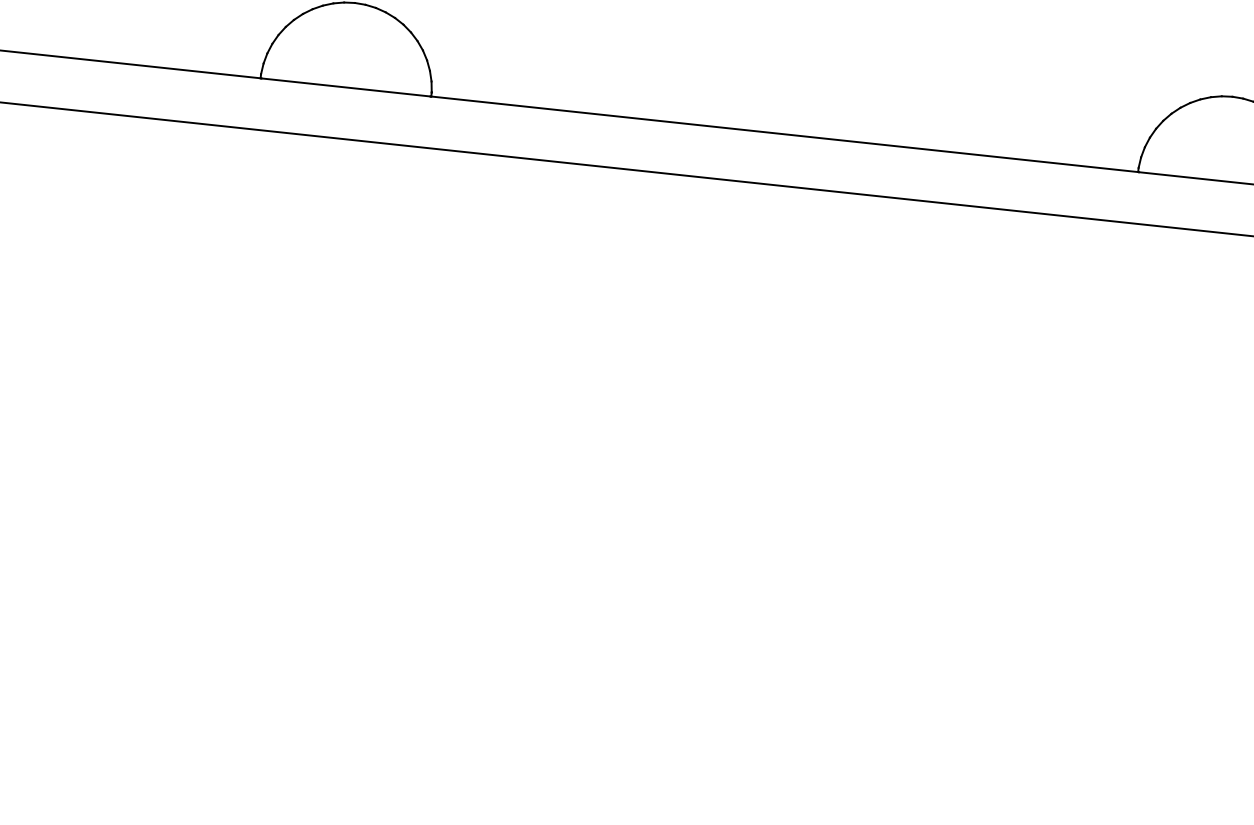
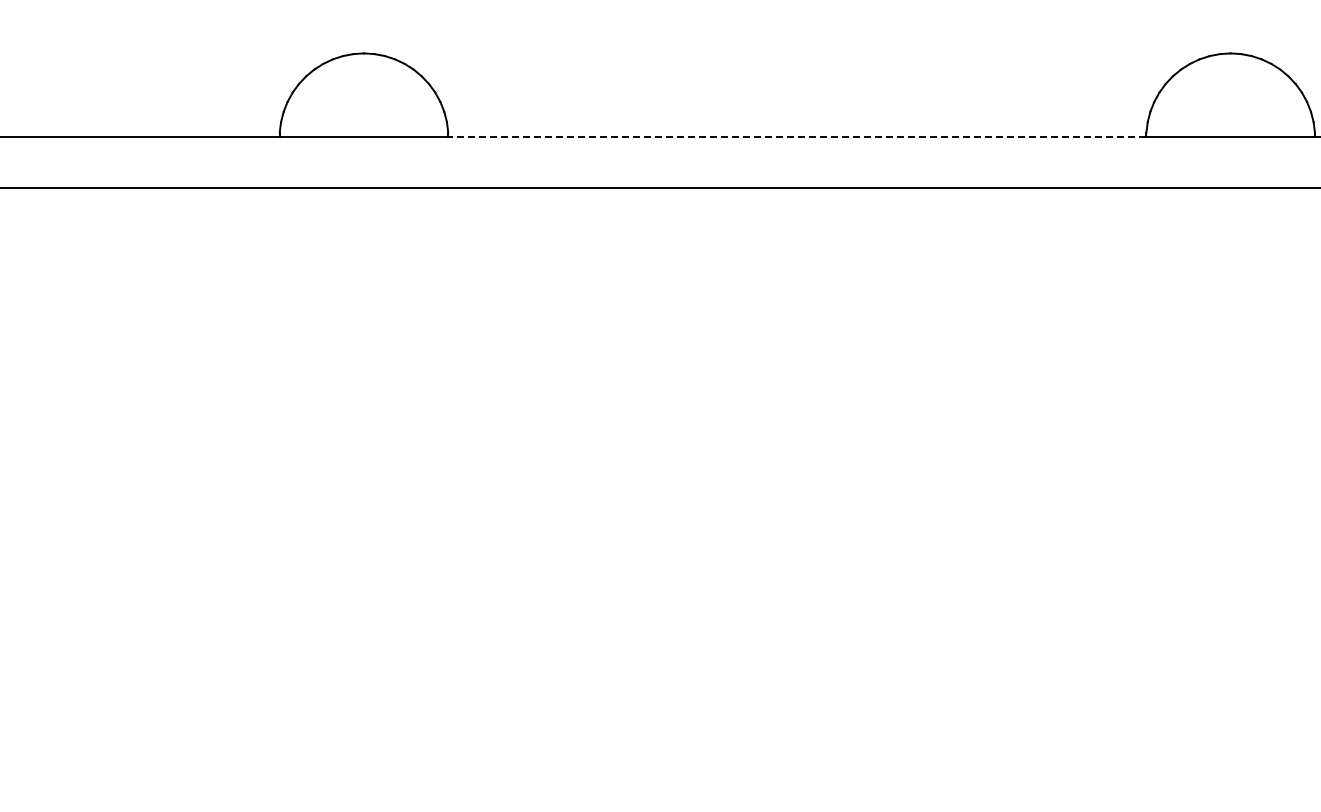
line: (783, 133) -> (796, 136), solid -> dashed

